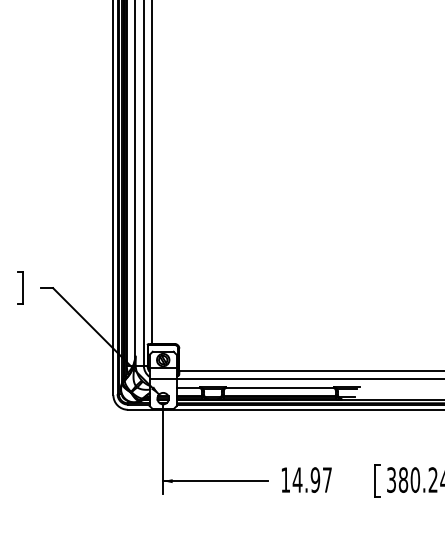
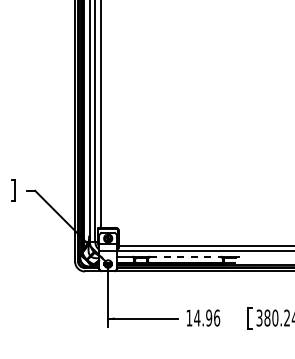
line: (279, 388) -> (185, 257), solid -> dashed
text: (328, 479) -> (217, 317), 14.97 -> 14.96

